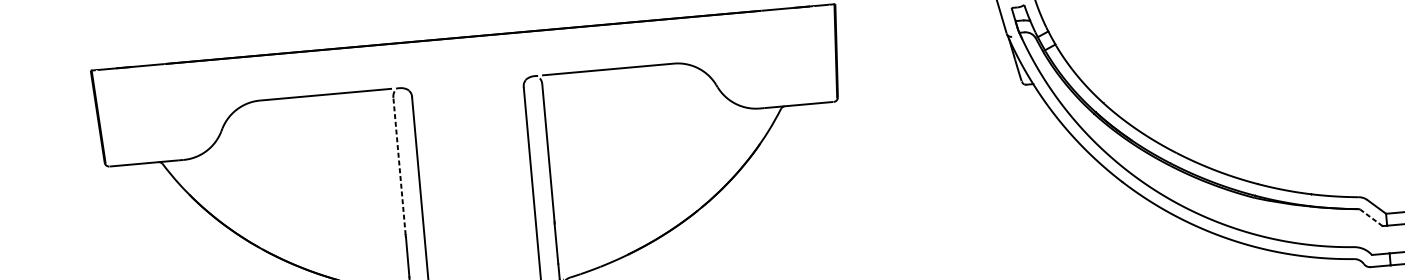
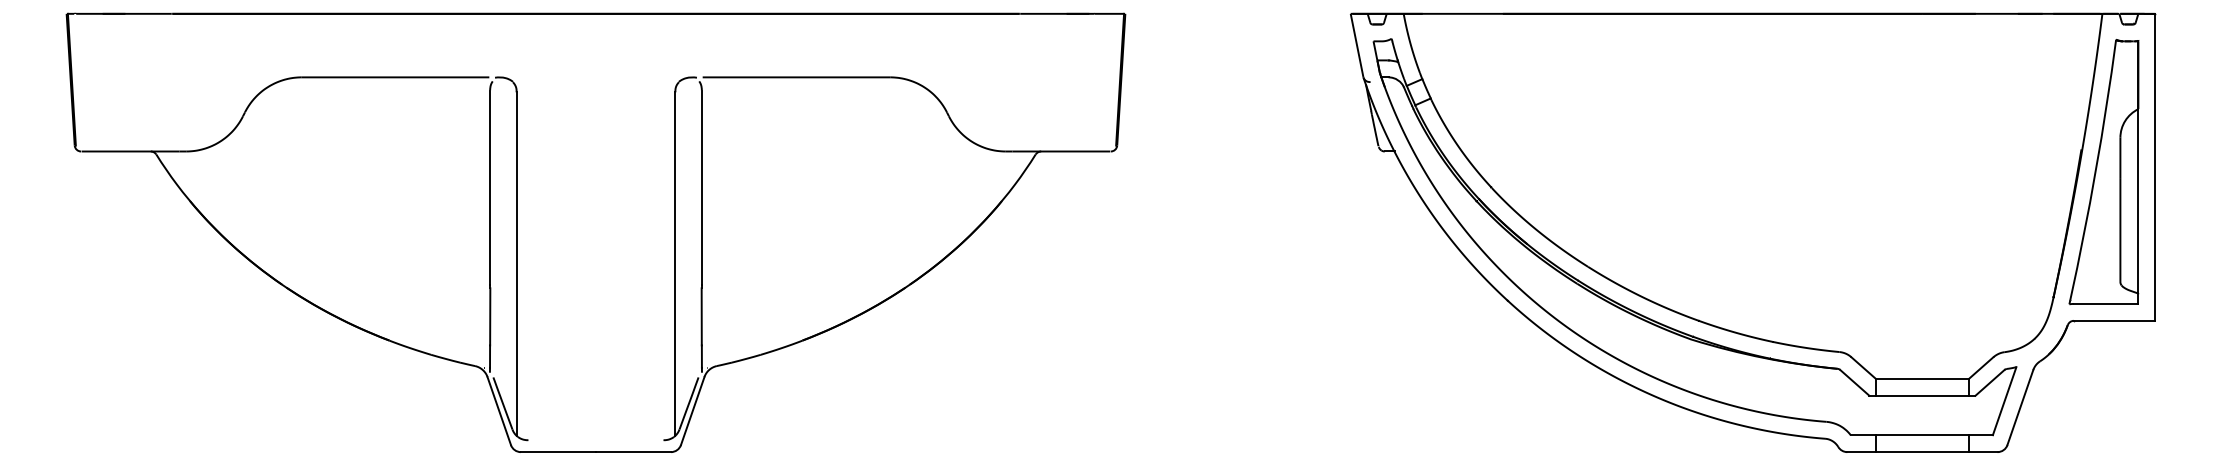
line: (399, 166) -> (490, 187), dashed -> solid
line: (1371, 217) -> (1854, 382), dashed -> solid

